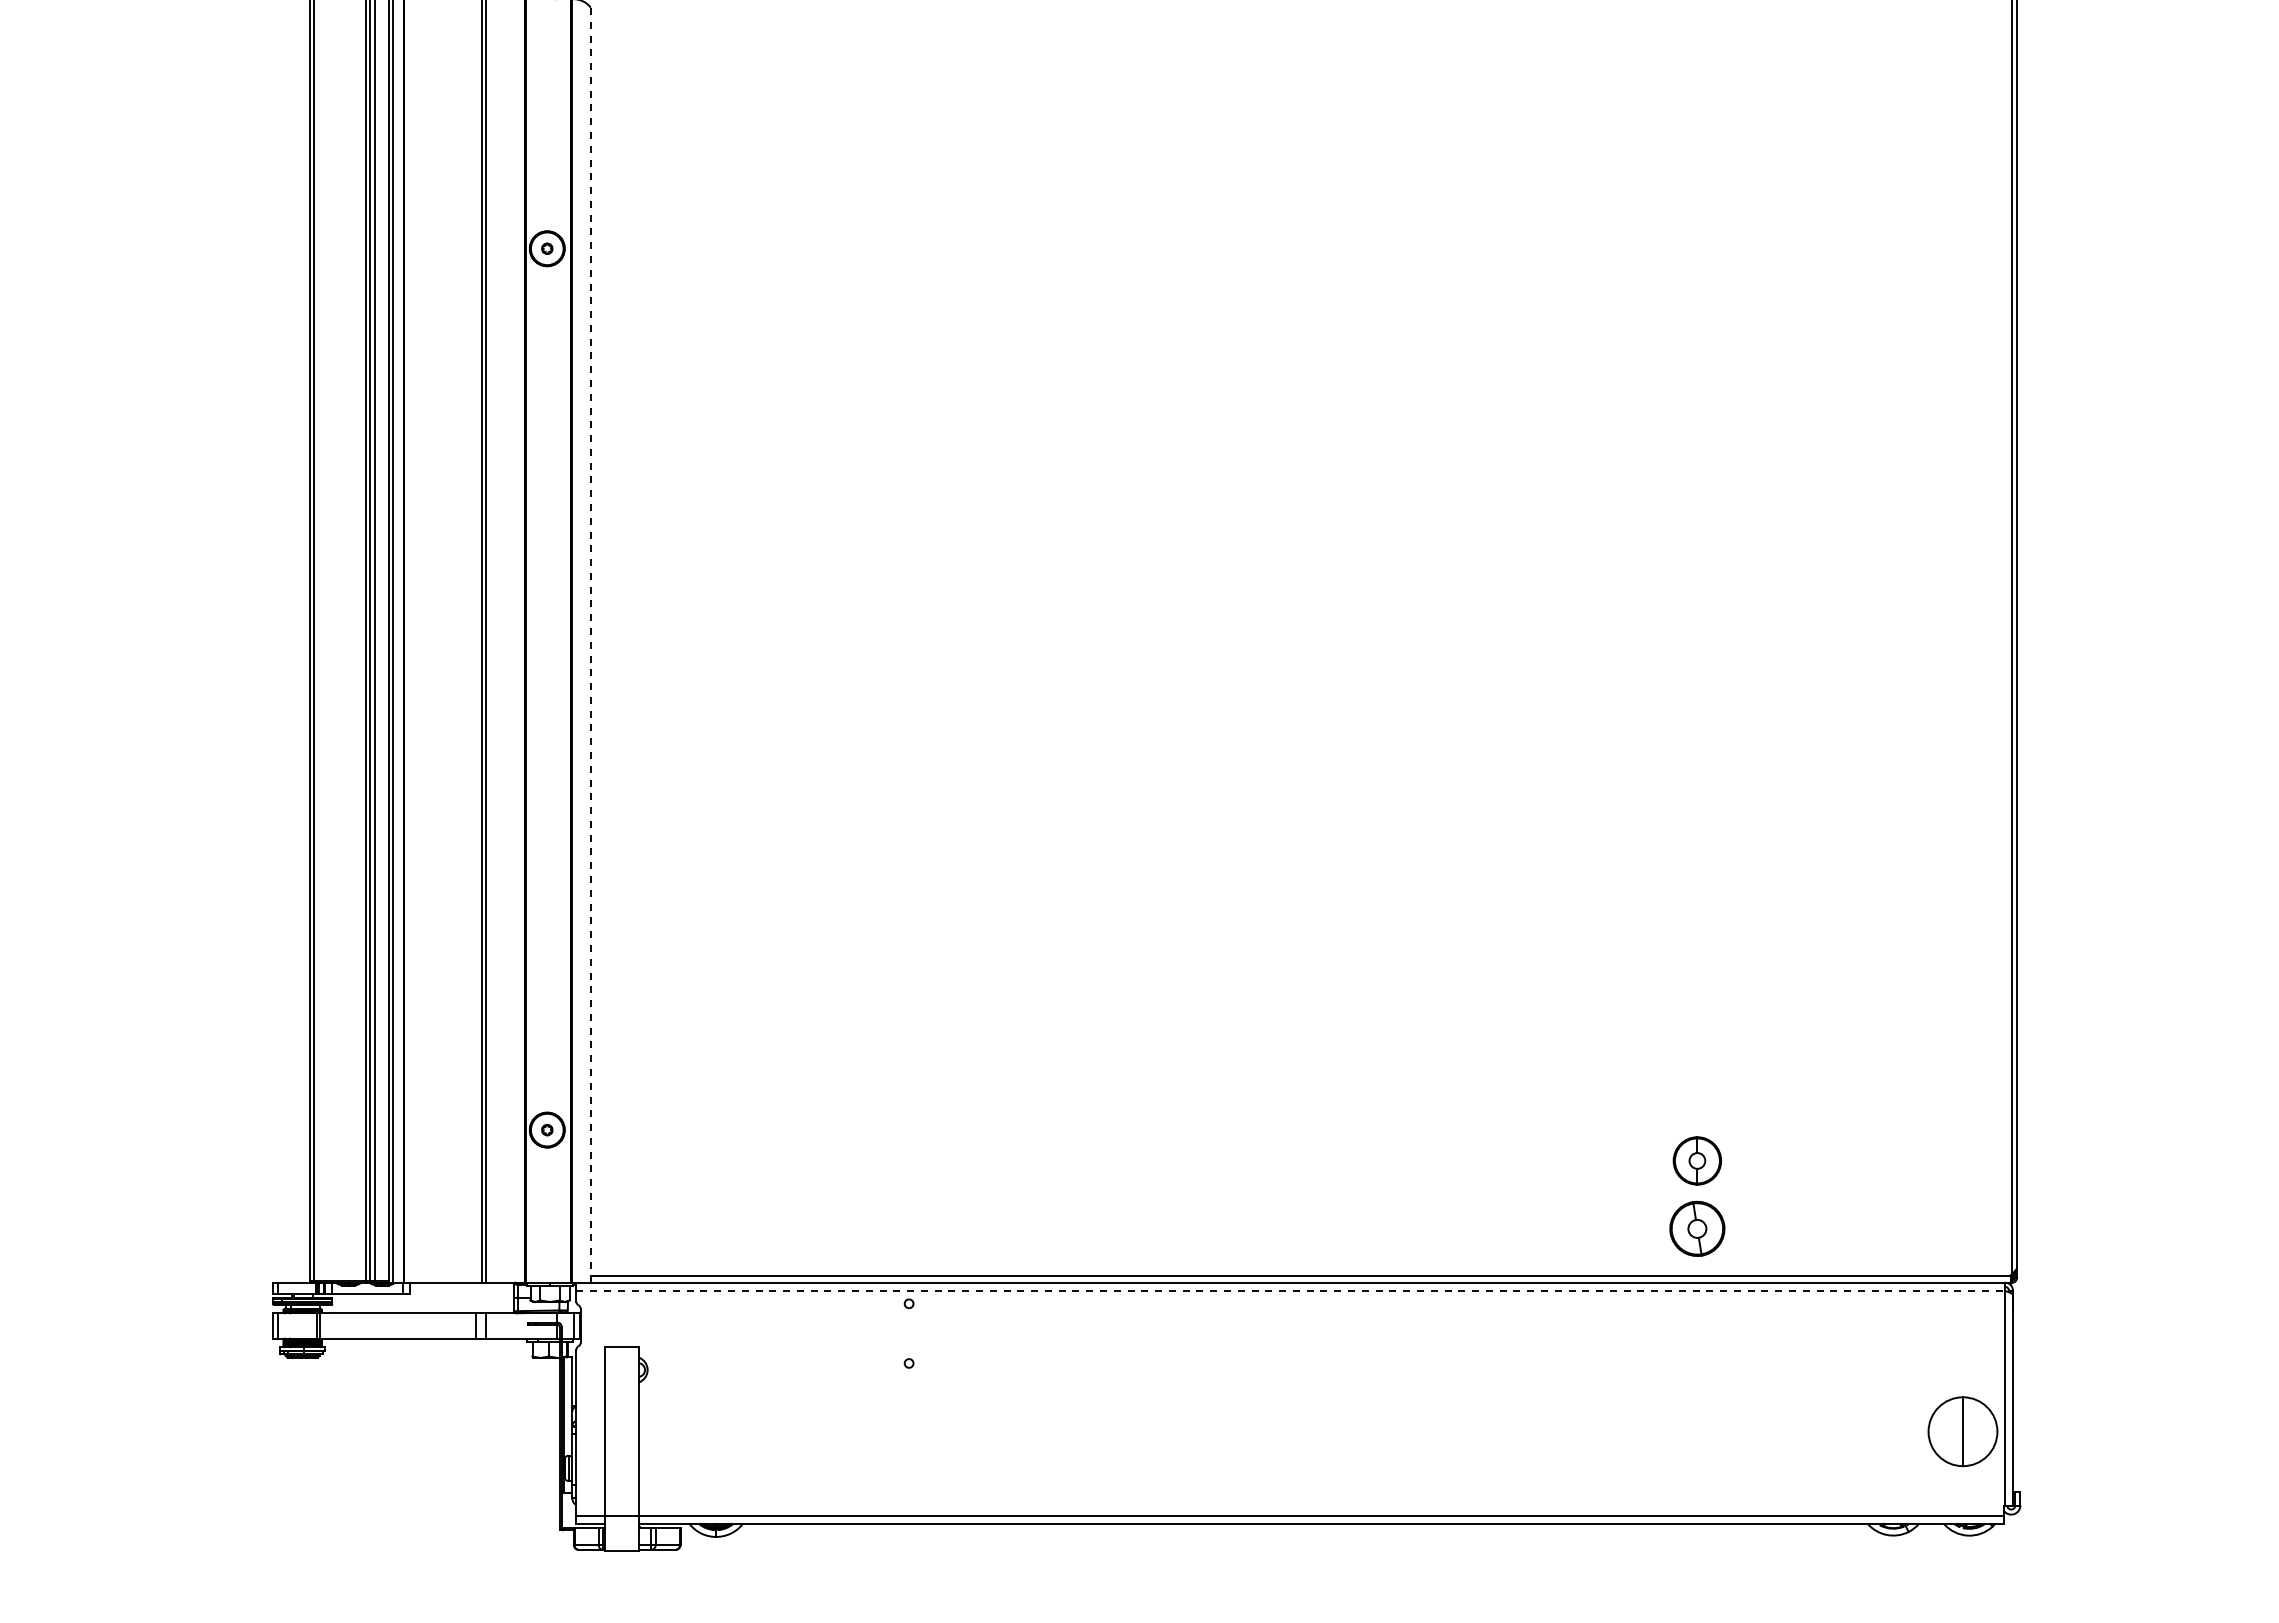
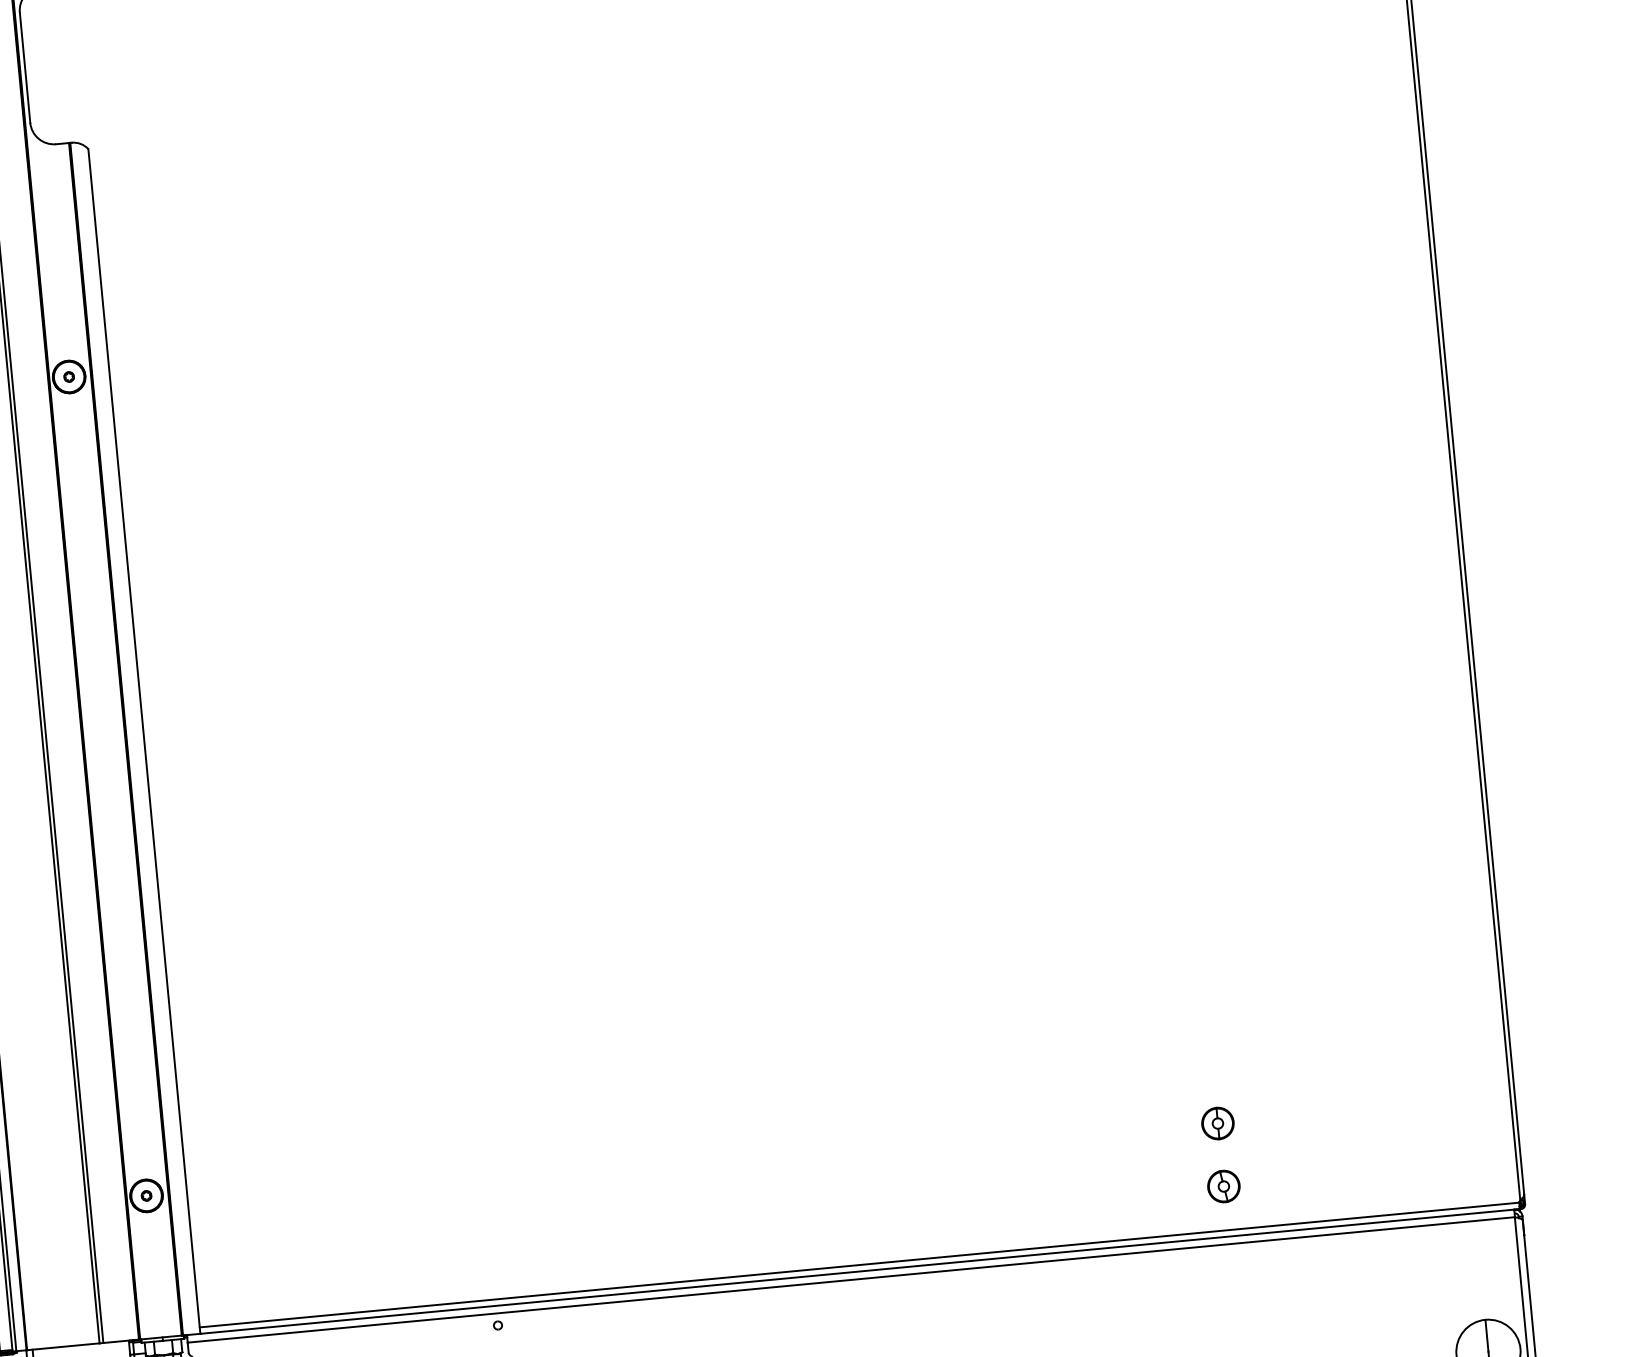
line: (590, 645) -> (144, 741), dashed -> solid
part: (1697, 1160) -> (1217, 1123), size x0.71
part: (1697, 1228) -> (1223, 1186), size x0.62
line: (1291, 1290) -> (852, 1279), dashed -> solid

